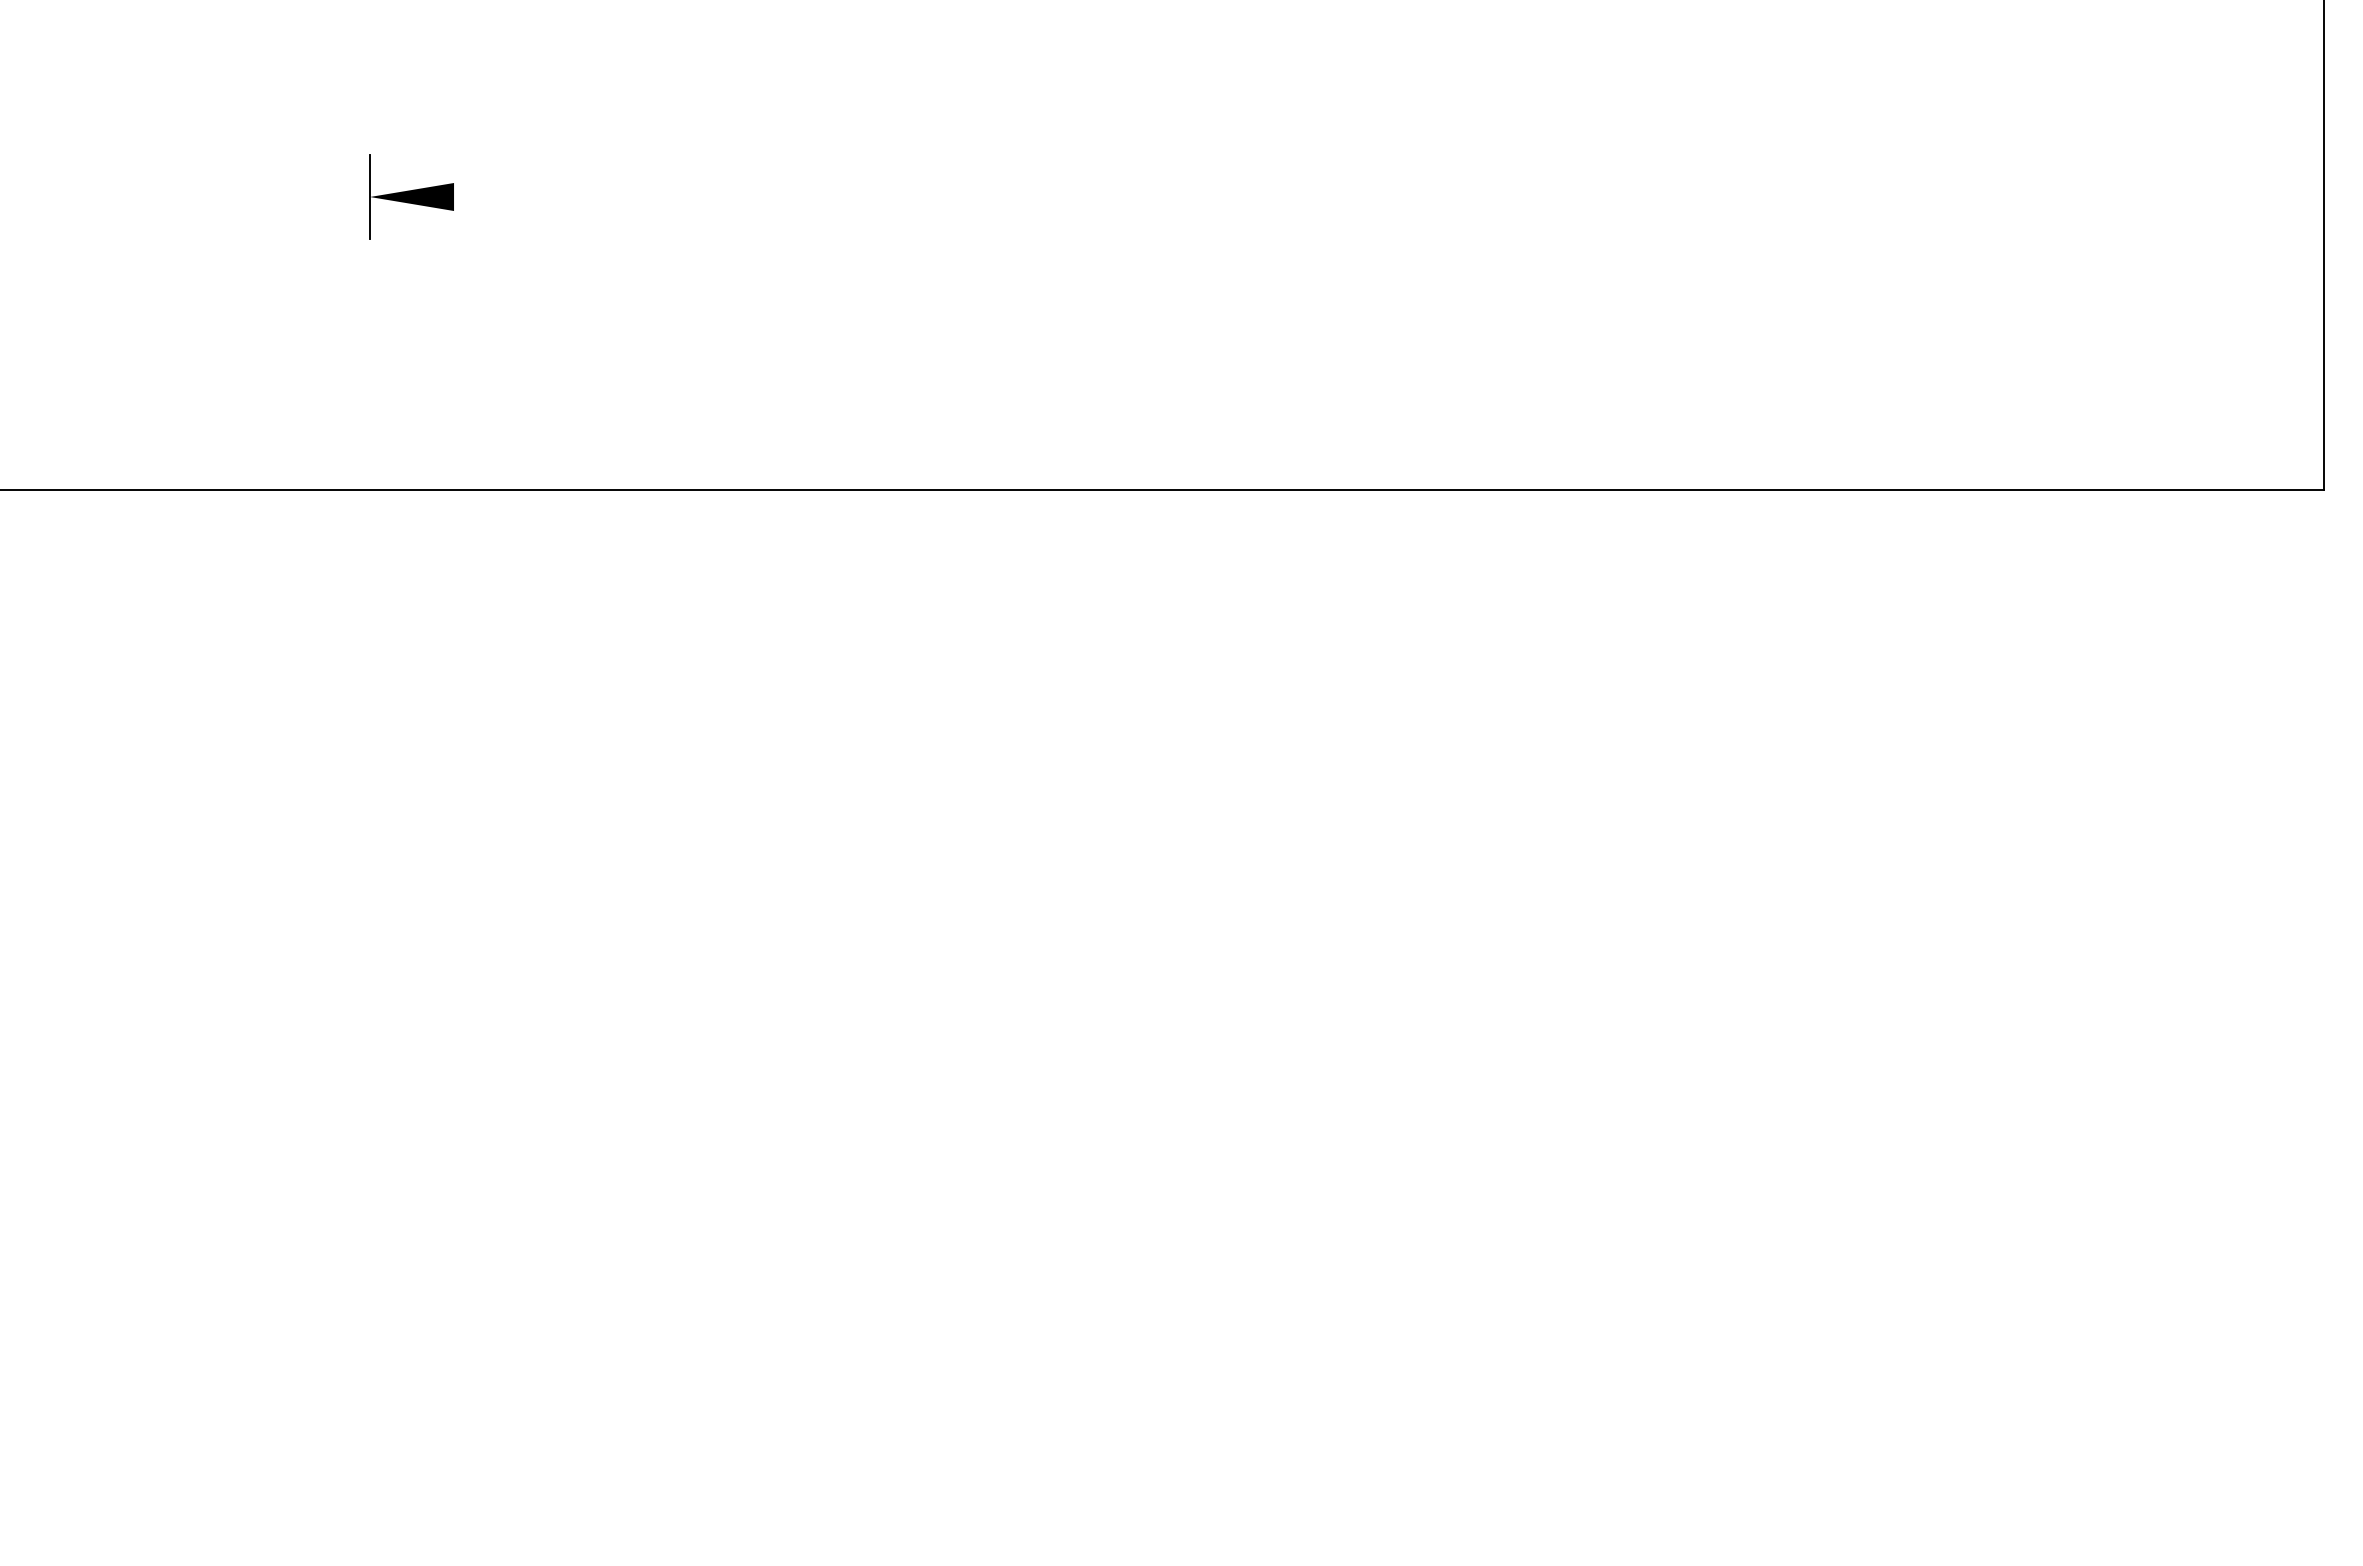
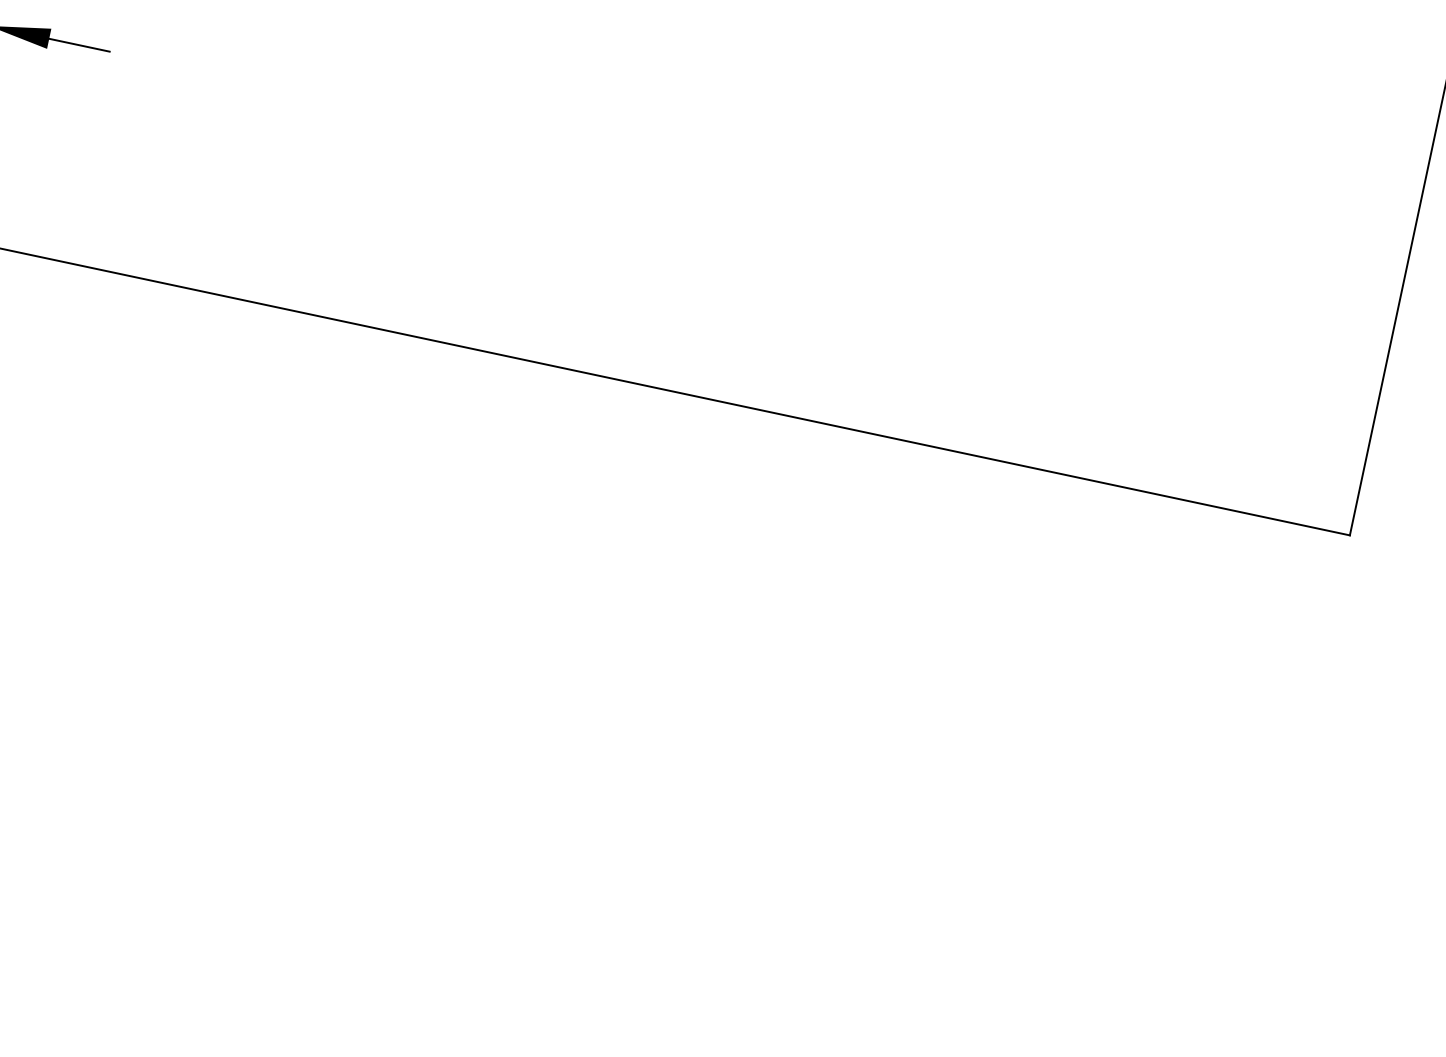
line: (496, 197) -> (79, 45), added

